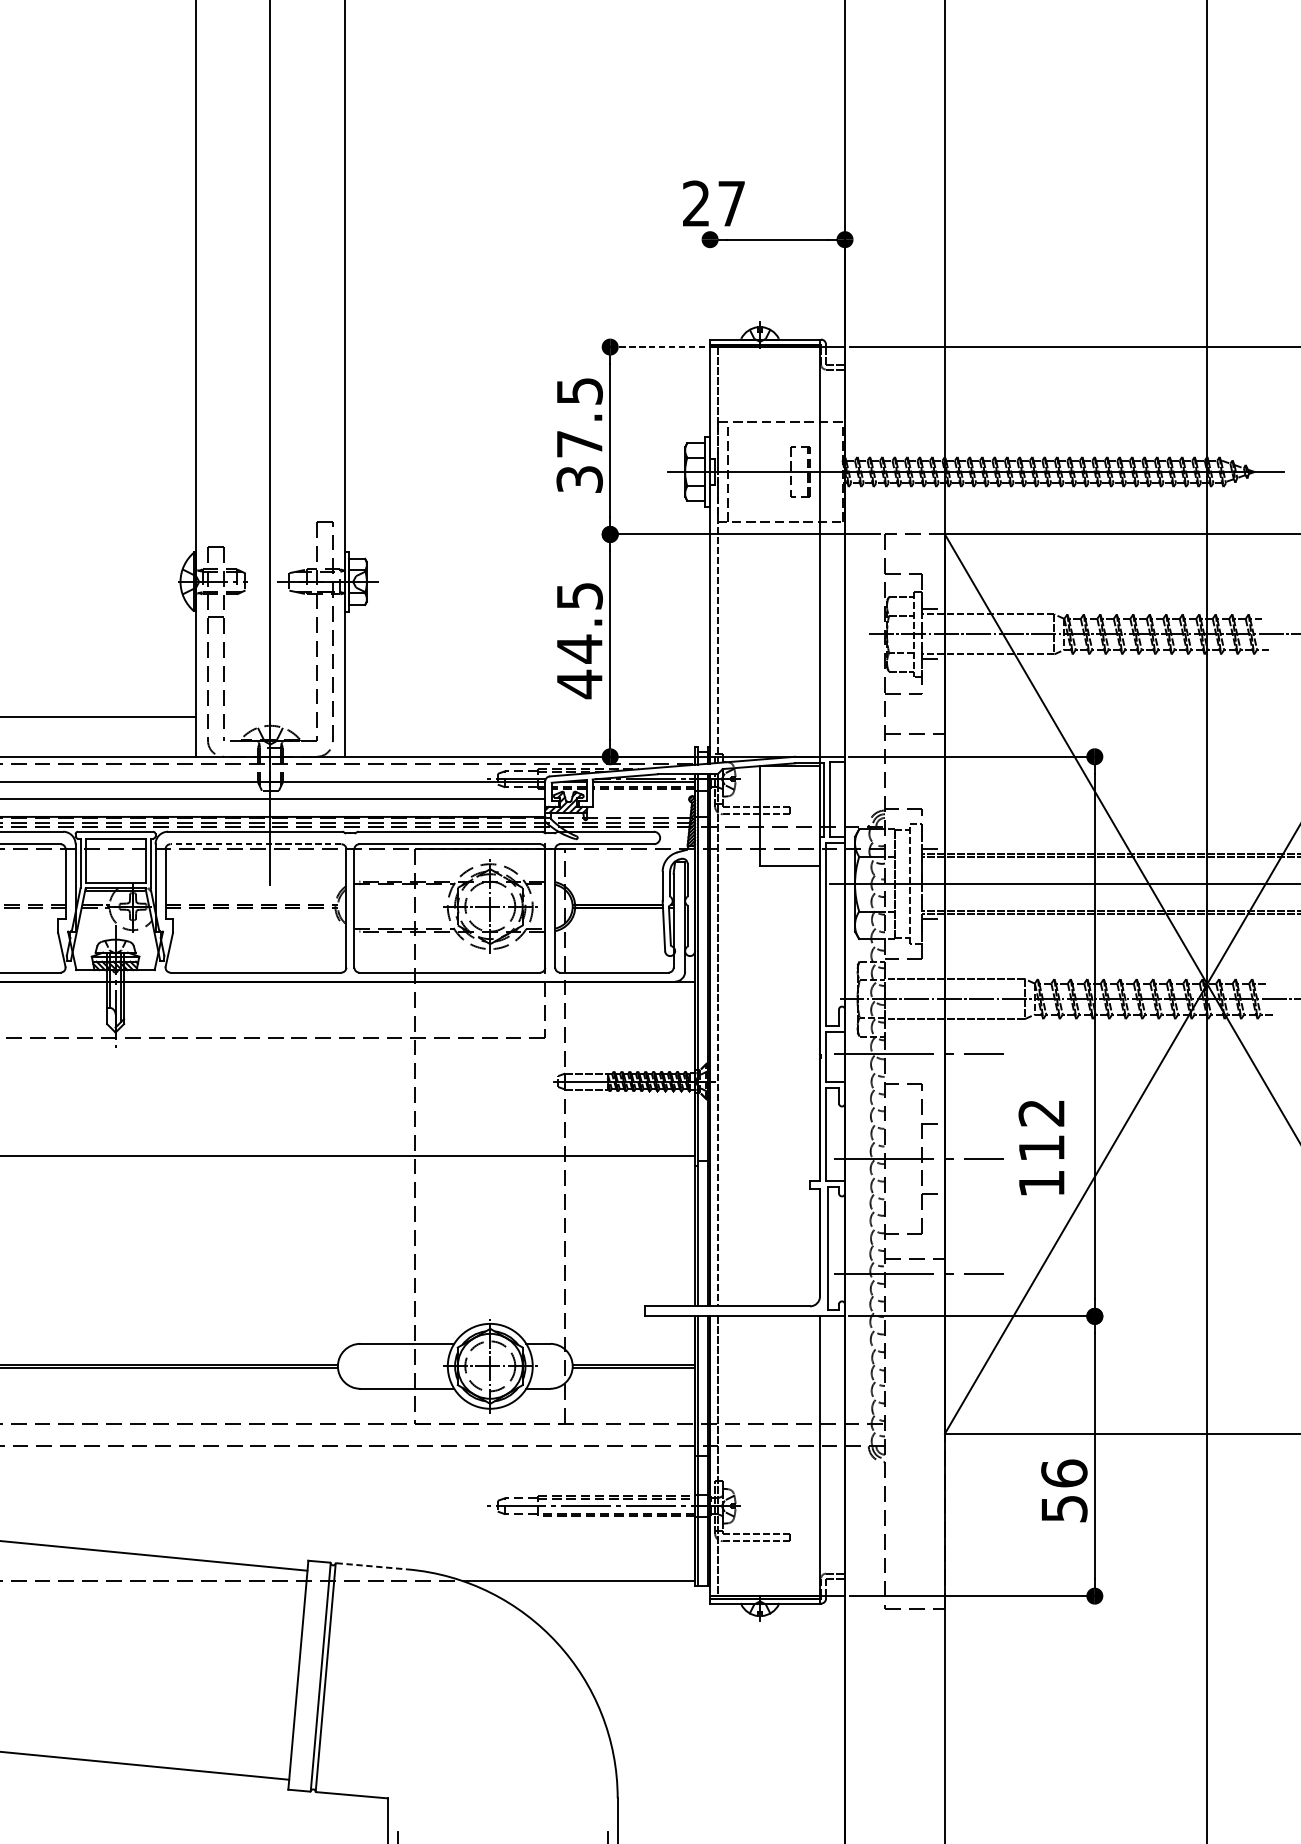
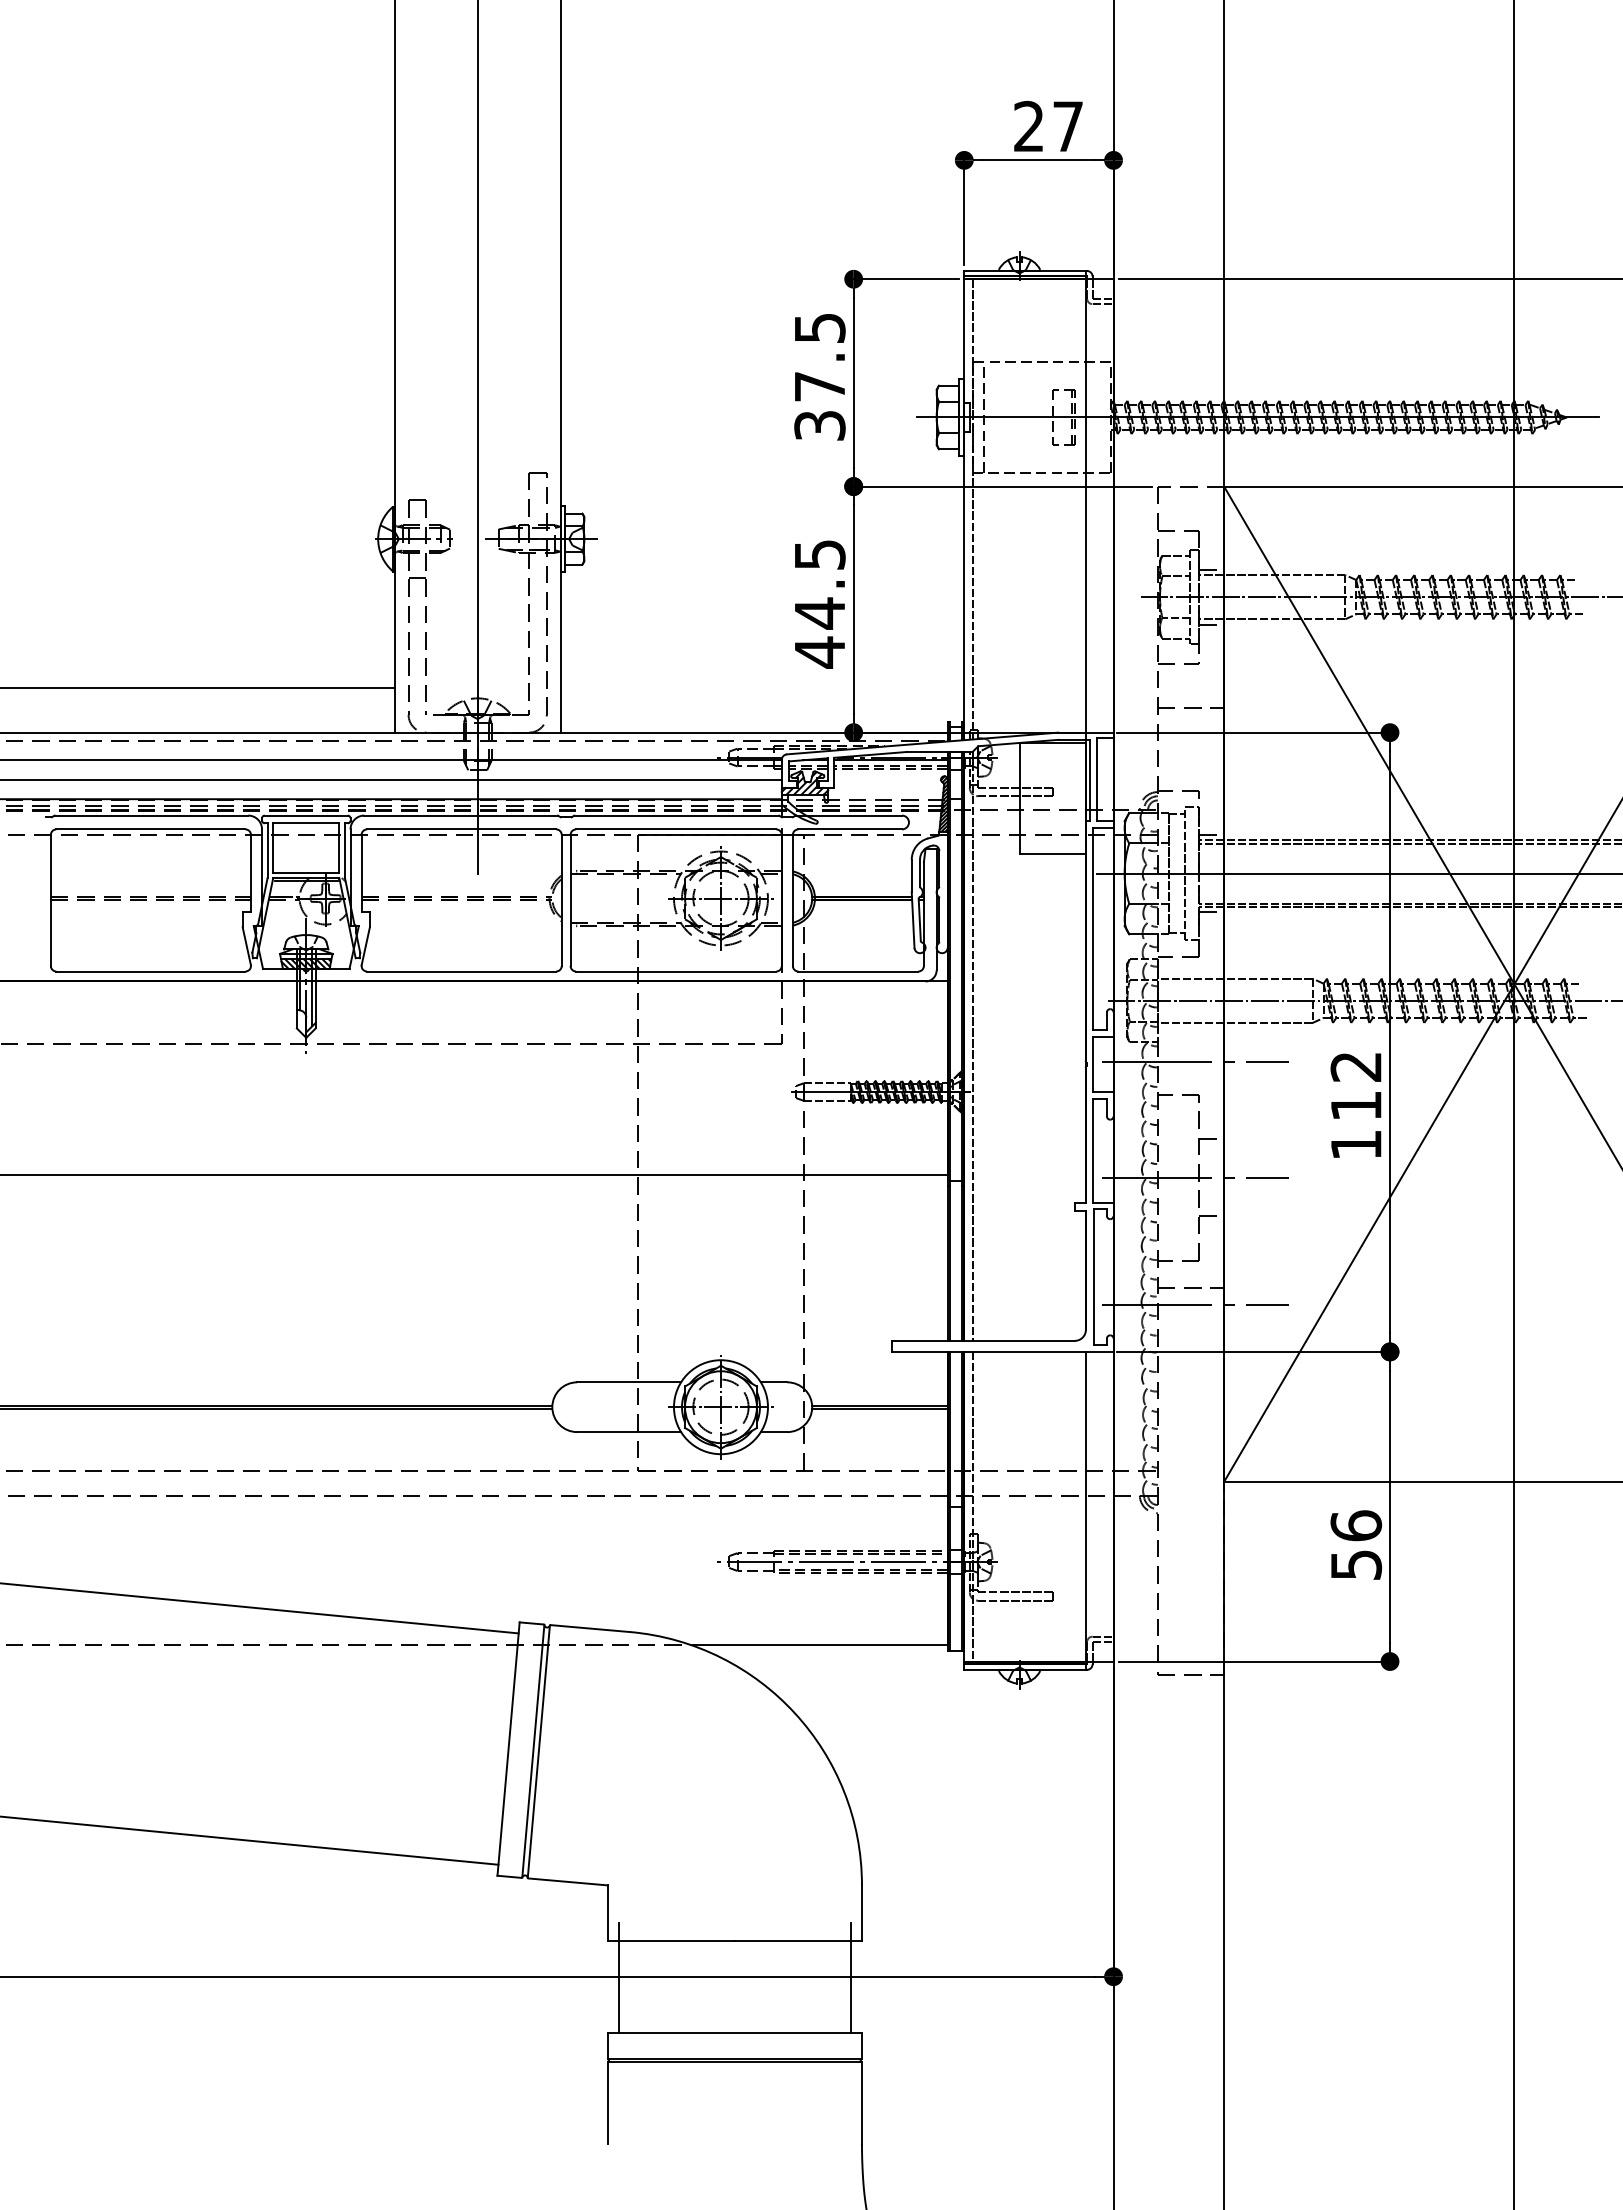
text: (713, 203) -> (1048, 126), moved
line: (710, 284) -> (964, 209), added
line: (654, 347) -> (902, 279), dashed -> solid
line: (255, 844) -> (461, 829), dashed -> solid
text: (1041, 1147) -> (1355, 1105), moved
line: (372, 1566) -> (590, 1628), dashed -> solid

